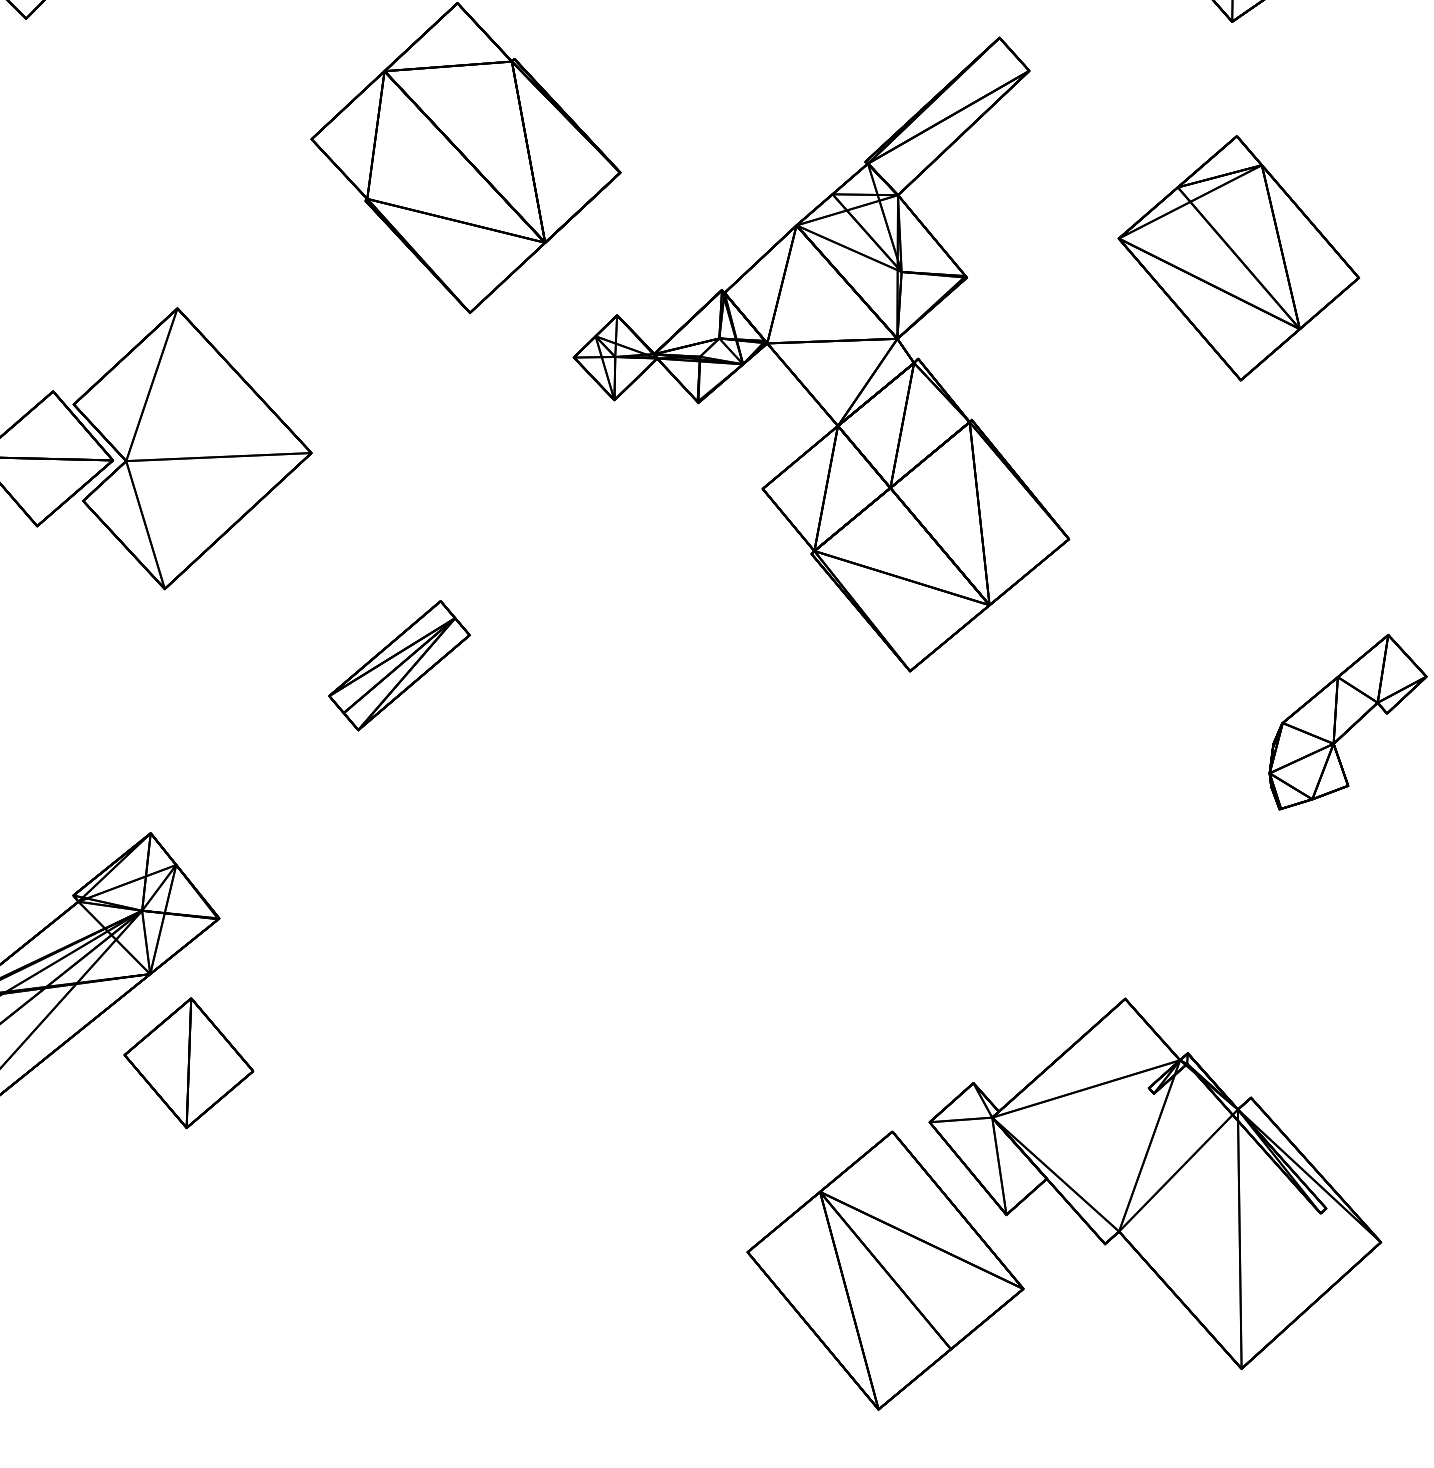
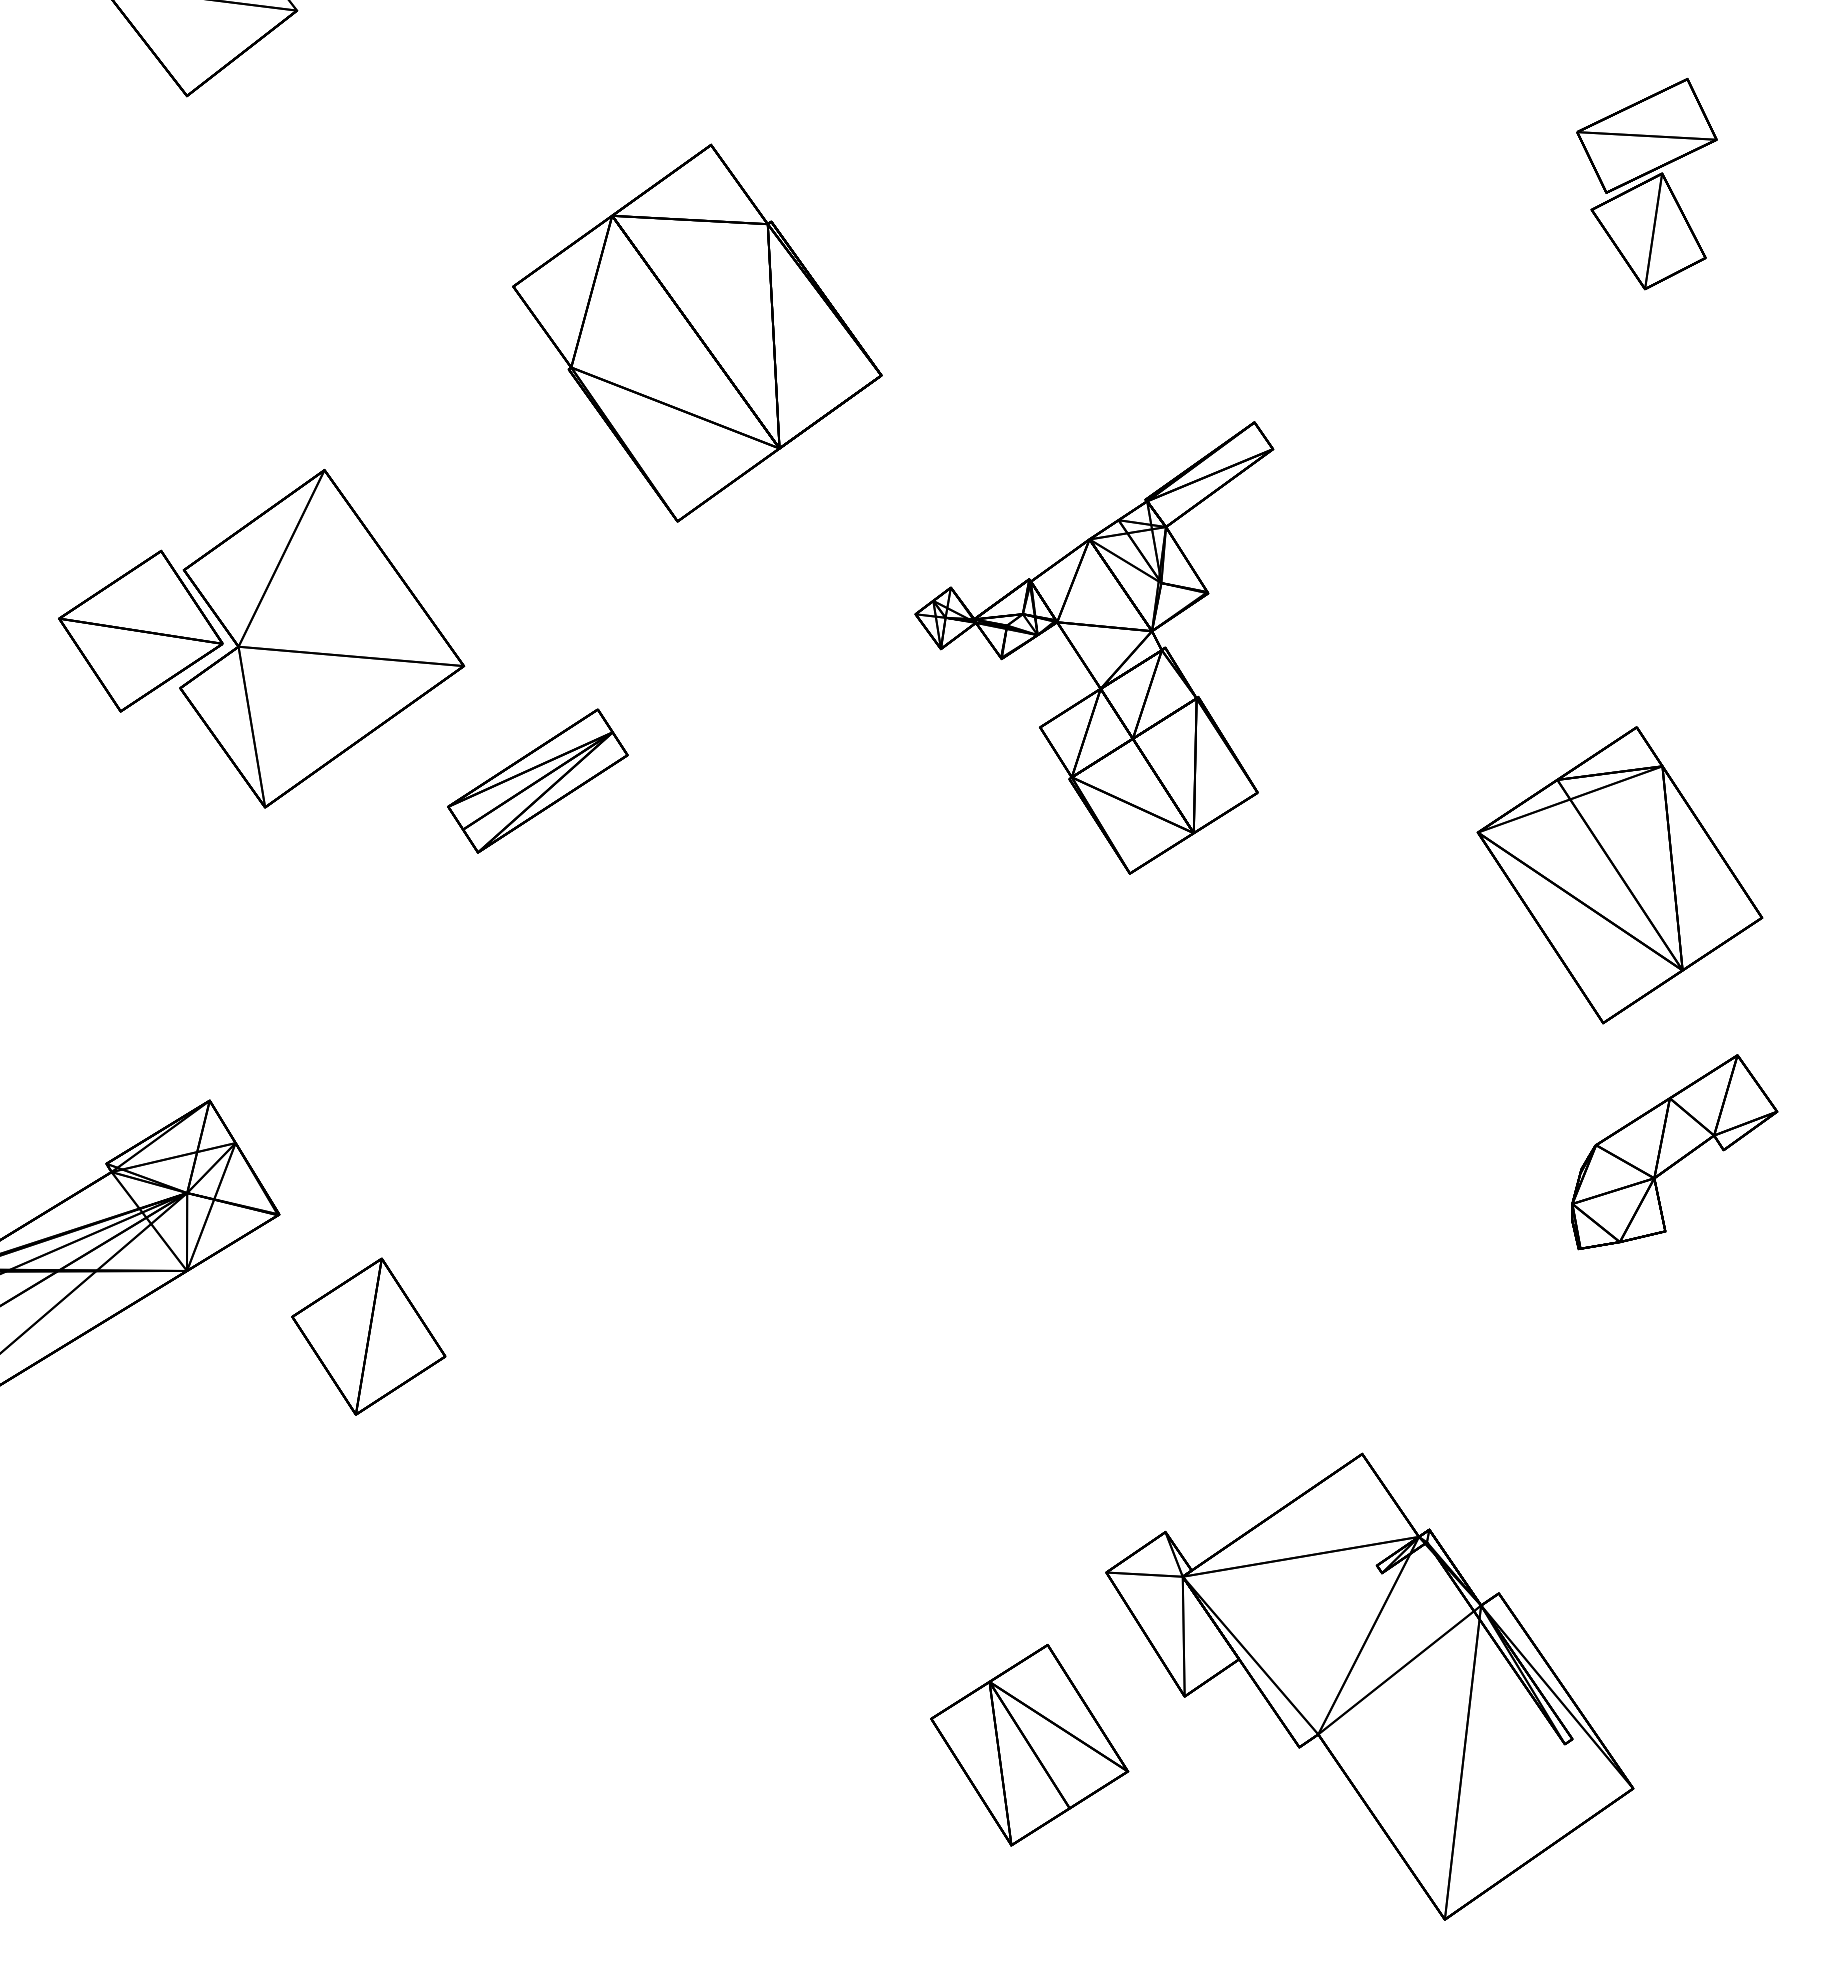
part: (1238, 258) -> (1619, 875), moved
part: (822, 371) -> (1094, 647), size x0.6
part: (399, 665) -> (537, 780), moved
part: (188, 1063) -> (368, 1336), moved
part: (885, 1271) -> (1029, 1745), size x0.6

